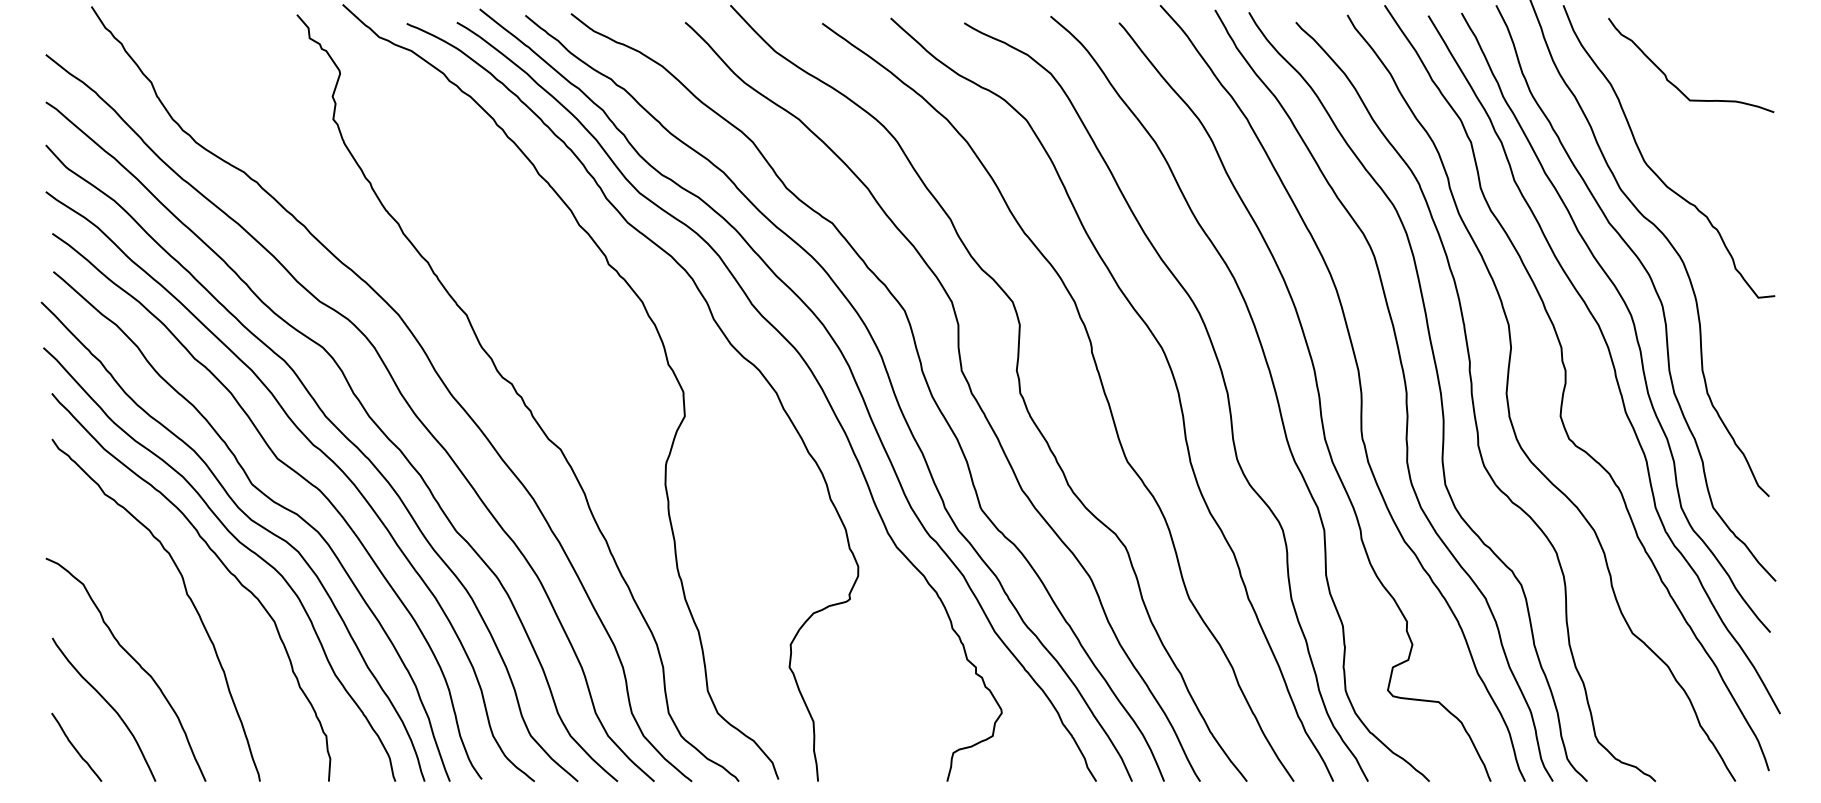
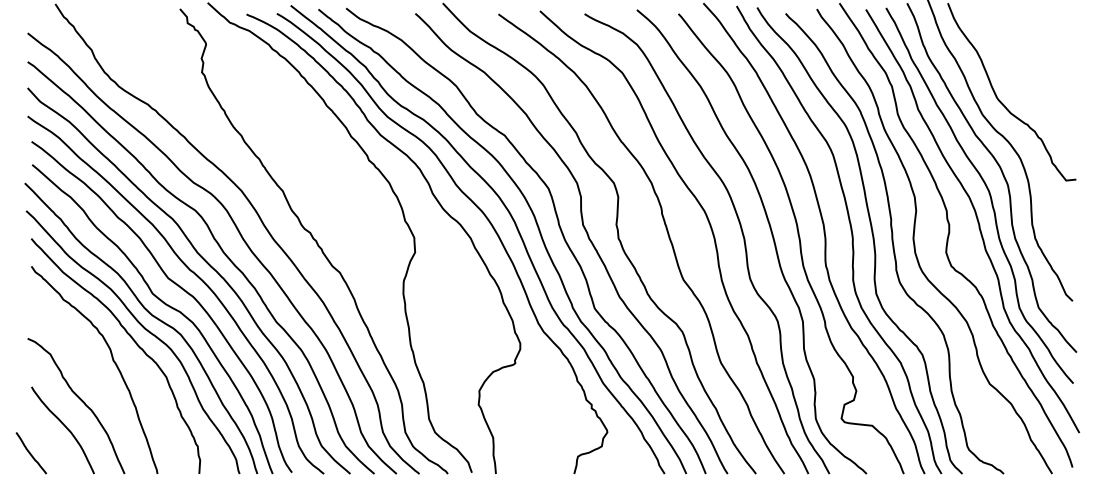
curve: (1676, 84) -> (1016, 51), removed
curve: (76, 747) -> (31, 453), moved

